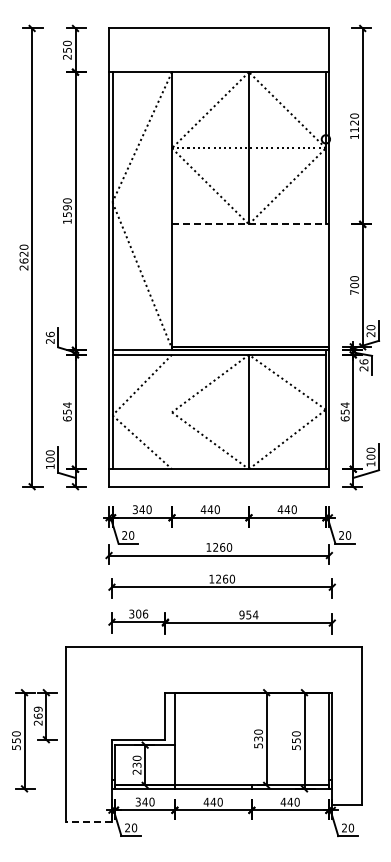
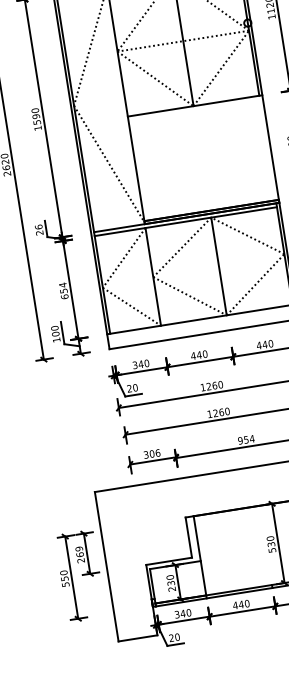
line: (250, 224) -> (194, 106), dashed -> solid
line: (172, 411) -> (153, 276), added
line: (89, 822) -> (138, 638), dashed -> solid

